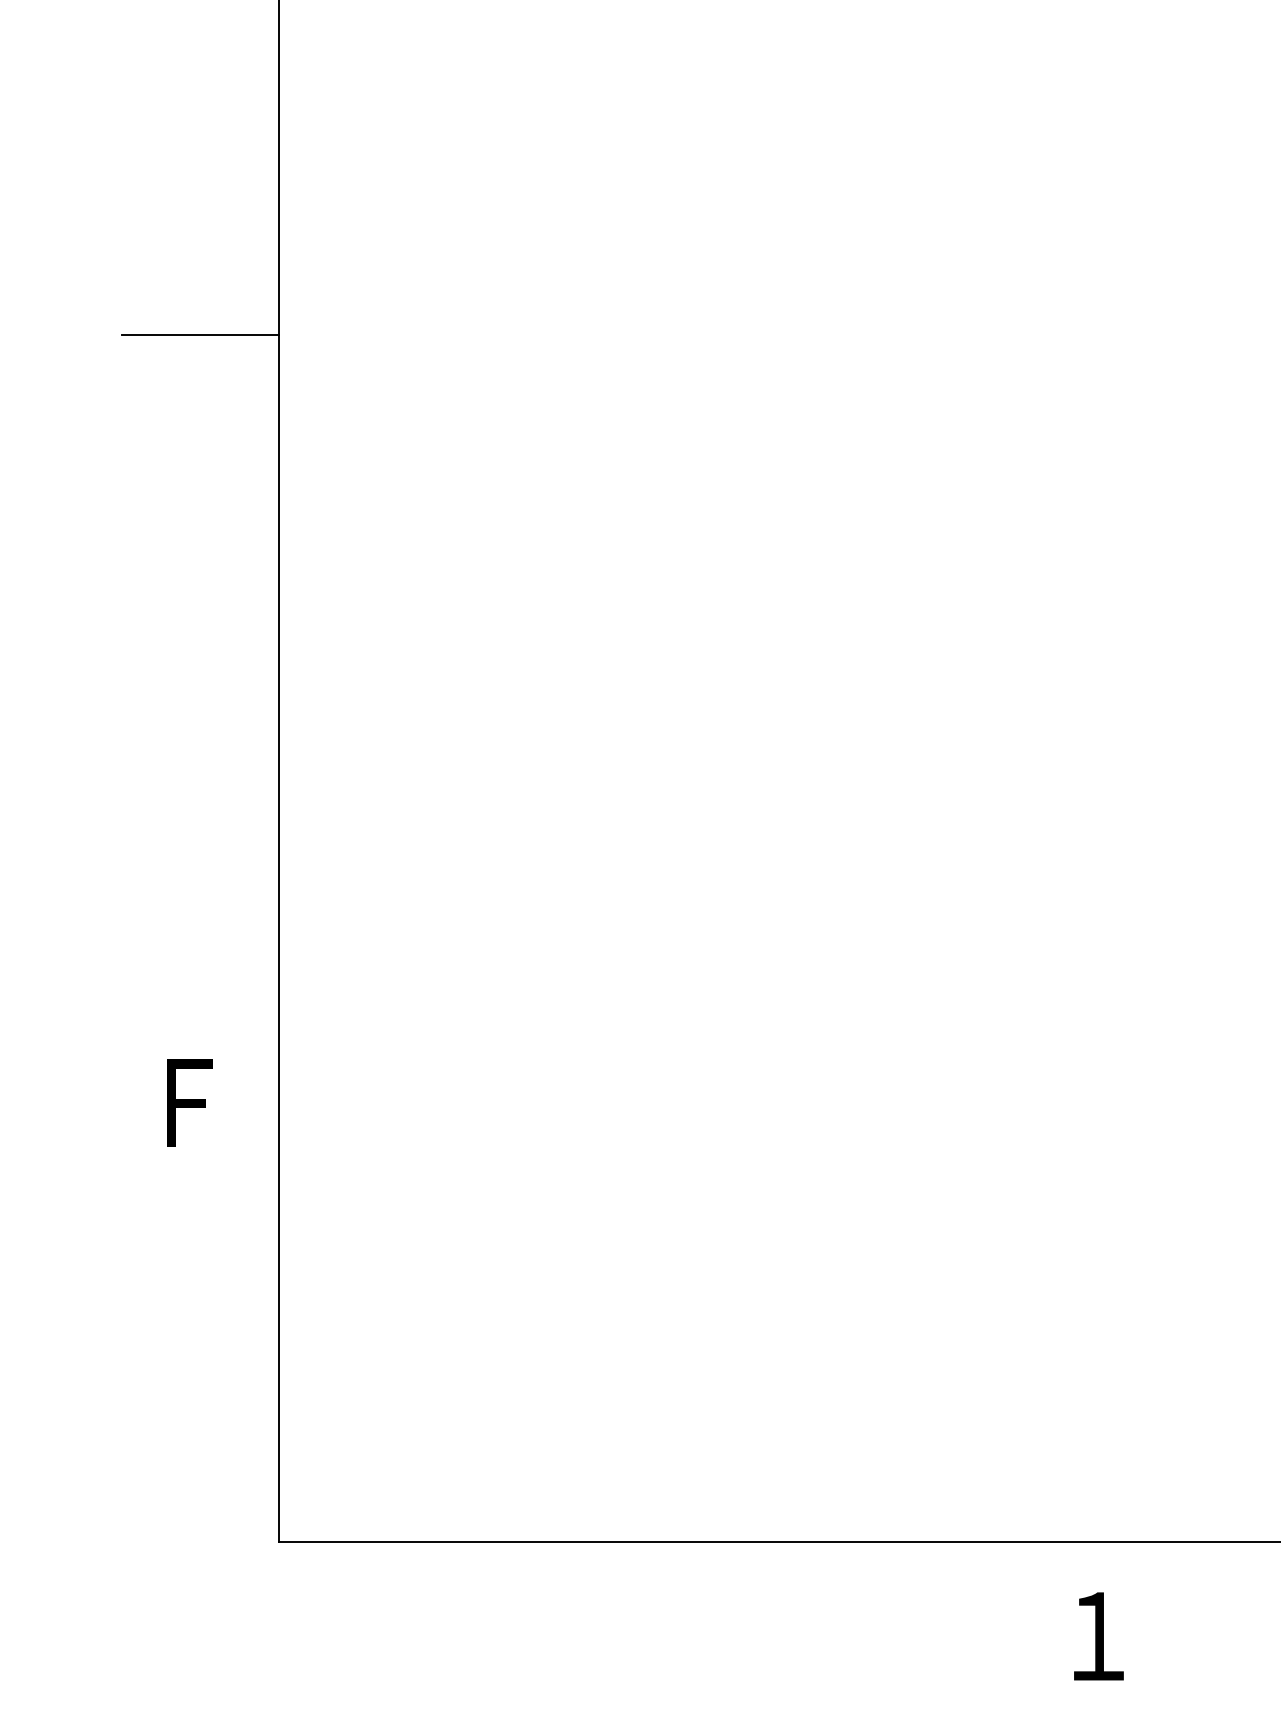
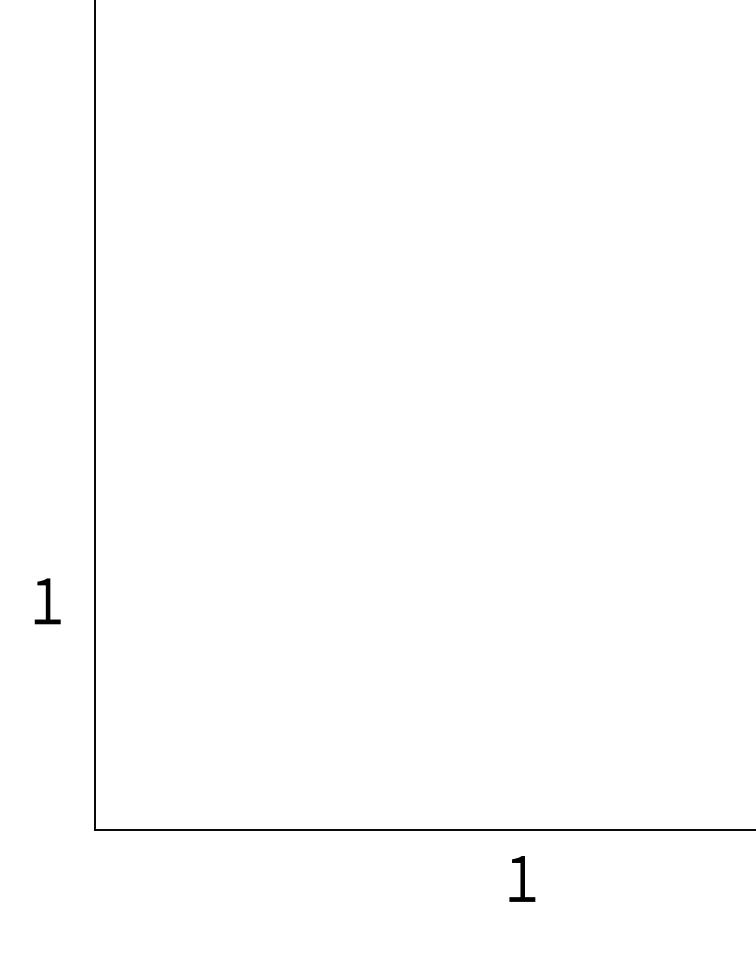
line: (200, 335) -> (54, 201), removed
text: (186, 1103) -> (47, 601), Ｆ -> １

